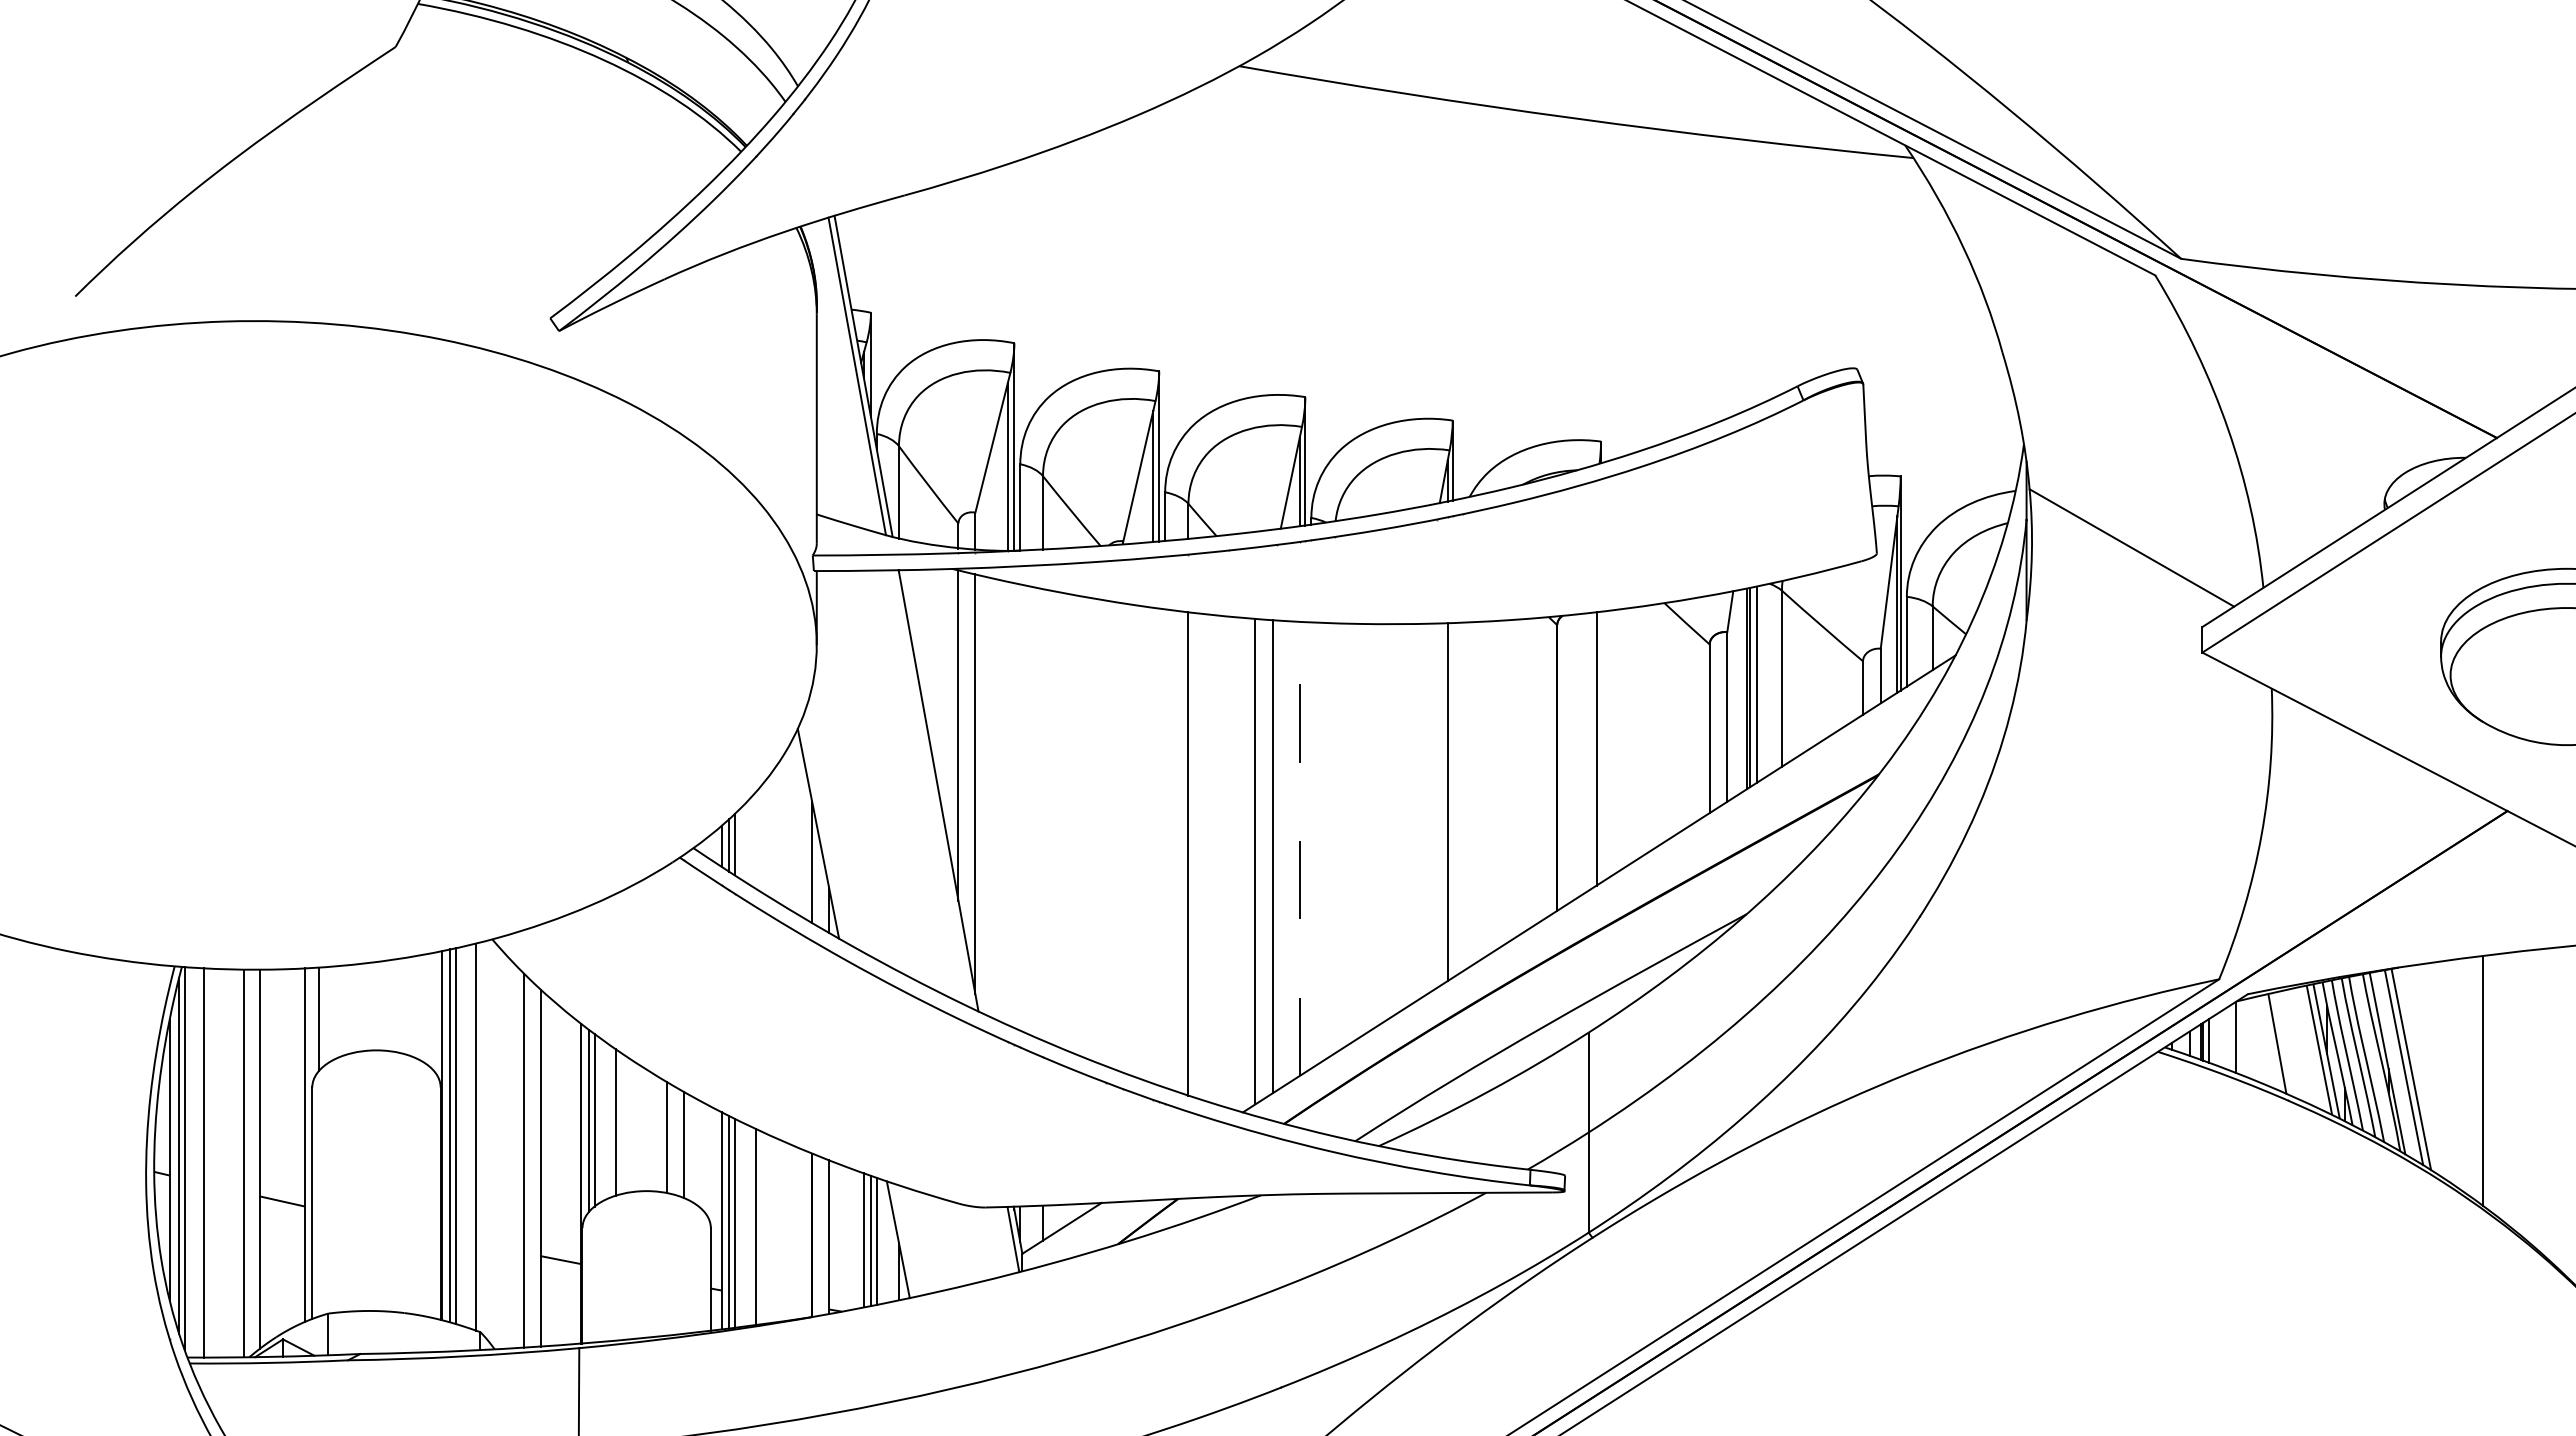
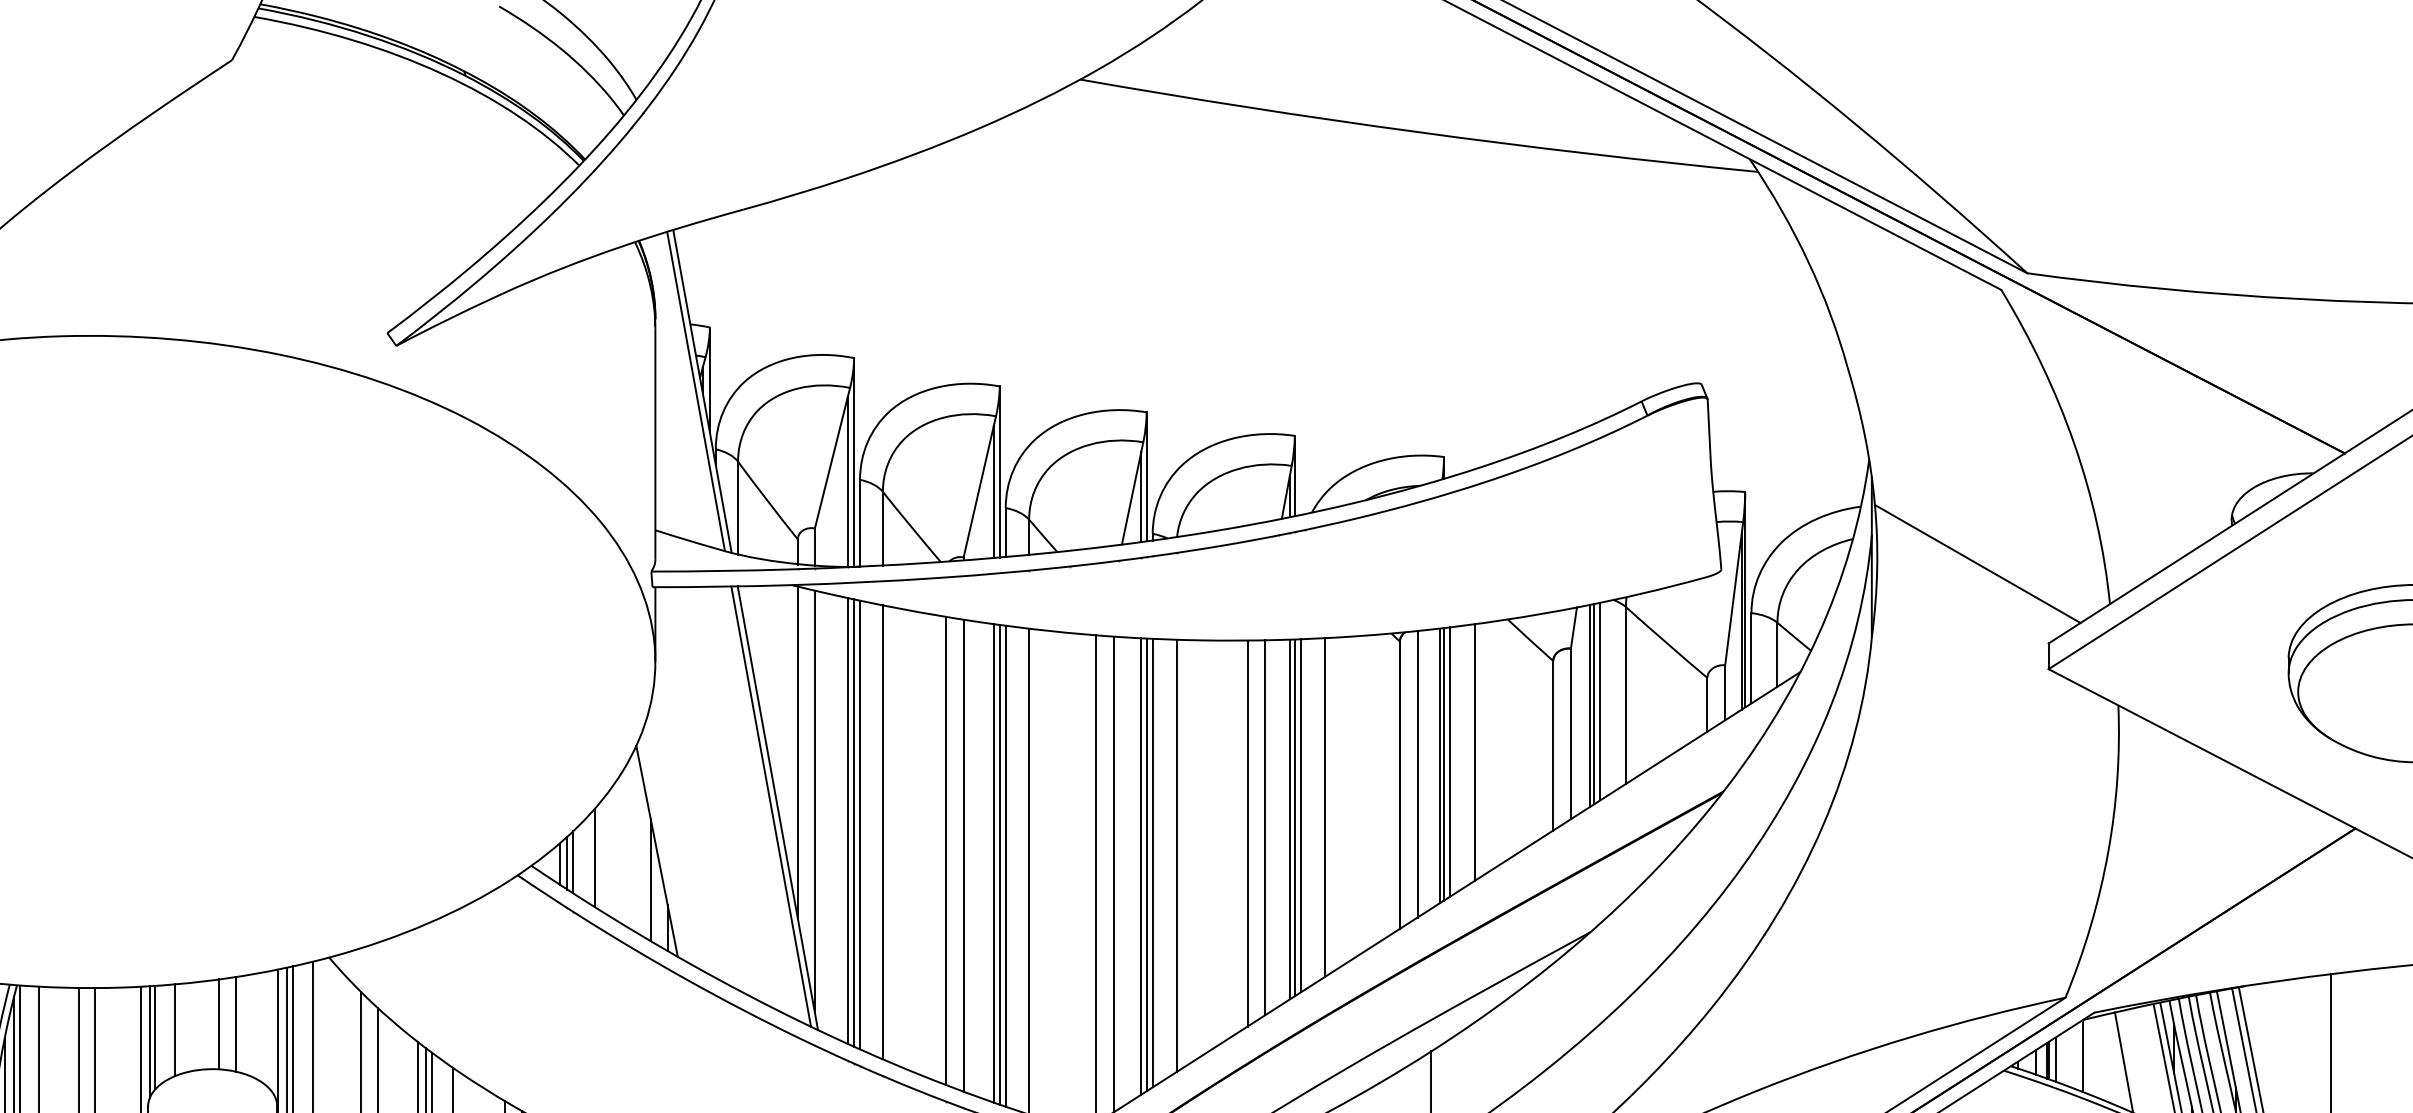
line: (1632, 734) -> (1475, 751), added
line: (1607, 744) -> (1450, 761), added
line: (1601, 746) -> (1444, 763), added
line: (1574, 756) -> (1417, 773), added
line: (931, 789) -> (770, 806), added
line: (1483, 789) -> (1325, 806), added
line: (1458, 797) -> (1300, 814), added
line: (1452, 800) -> (1294, 817), added
line: (1007, 803) -> (847, 820), added
line: (1014, 805) -> (854, 822), added
line: (1020, 807) -> (860, 824), added
line: (1423, 809) -> (1265, 826), added
line: (1043, 814) -> (883, 831), added
line: (1405, 815) -> (1247, 832), added
line: (1106, 833) -> (946, 851), added
line: (1123, 837) -> (963, 855), added
line: (1335, 838) -> (1176, 856), added
line: (756, 840) -> (594, 858), added
line: (1153, 845) -> (993, 863), added
line: (1311, 845) -> (1152, 863), added
line: (1159, 846) -> (1000, 864), added
line: (1305, 847) -> (1146, 865), added
line: (1165, 848) -> (1006, 866), added
line: (1299, 848) -> (1140, 866), dashed -> solid
line: (383, 1005) -> (219, 1024), added
line: (399, 1005) -> (235, 1024), added
line: (338, 1011) -> (174, 1030), added
line: (313, 1023) -> (149, 1042), added

